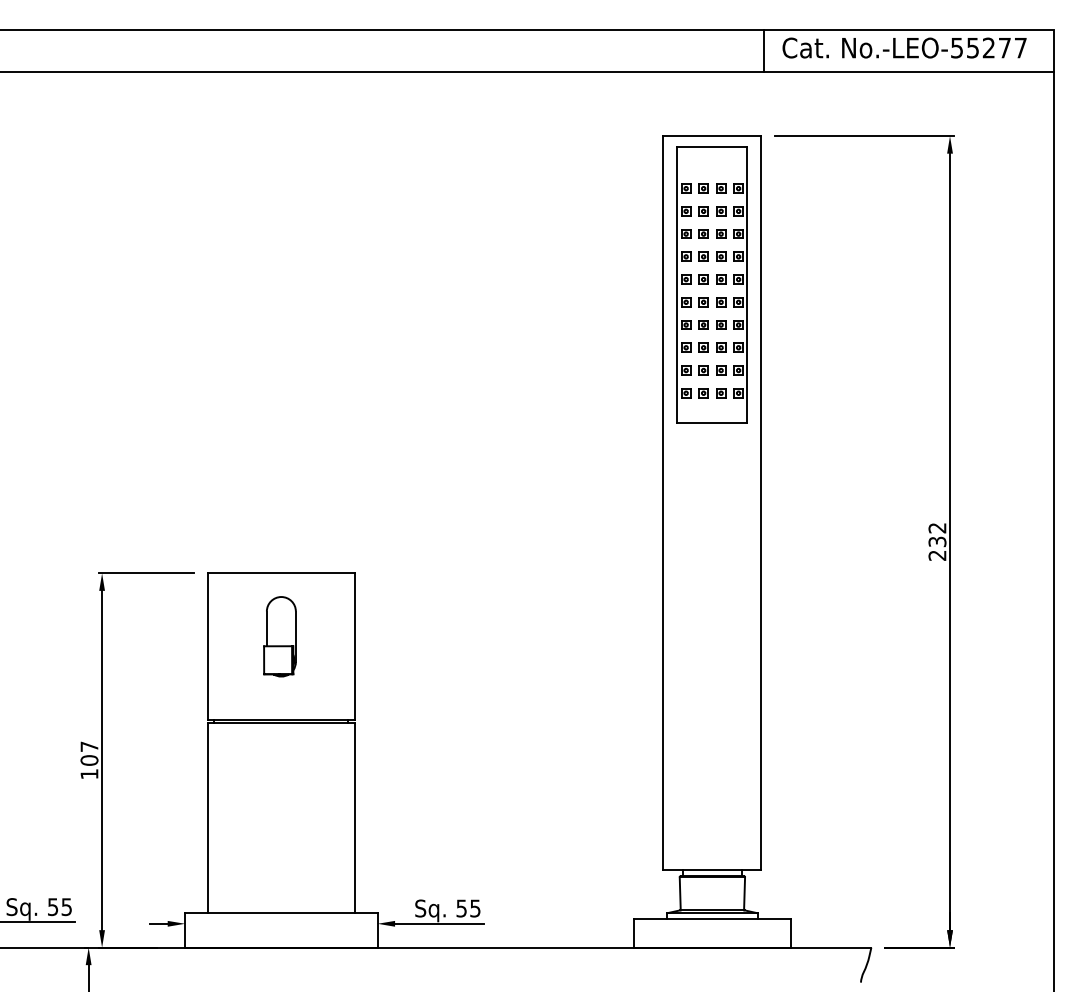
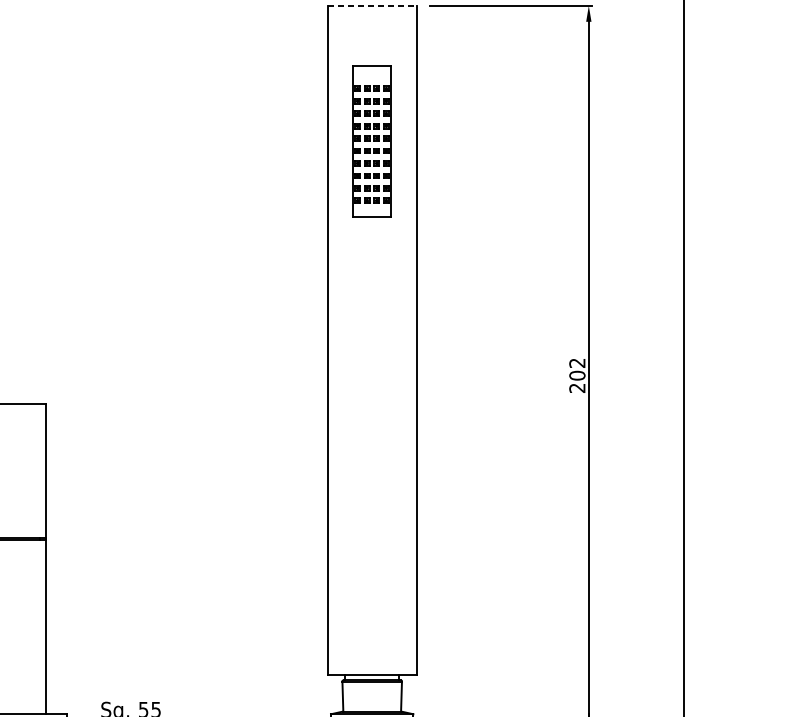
line: (712, 136) -> (372, 6), solid -> dashed
part: (711, 284) -> (371, 141), size x0.6
text: (937, 541) -> (577, 375), 232 -> 202

